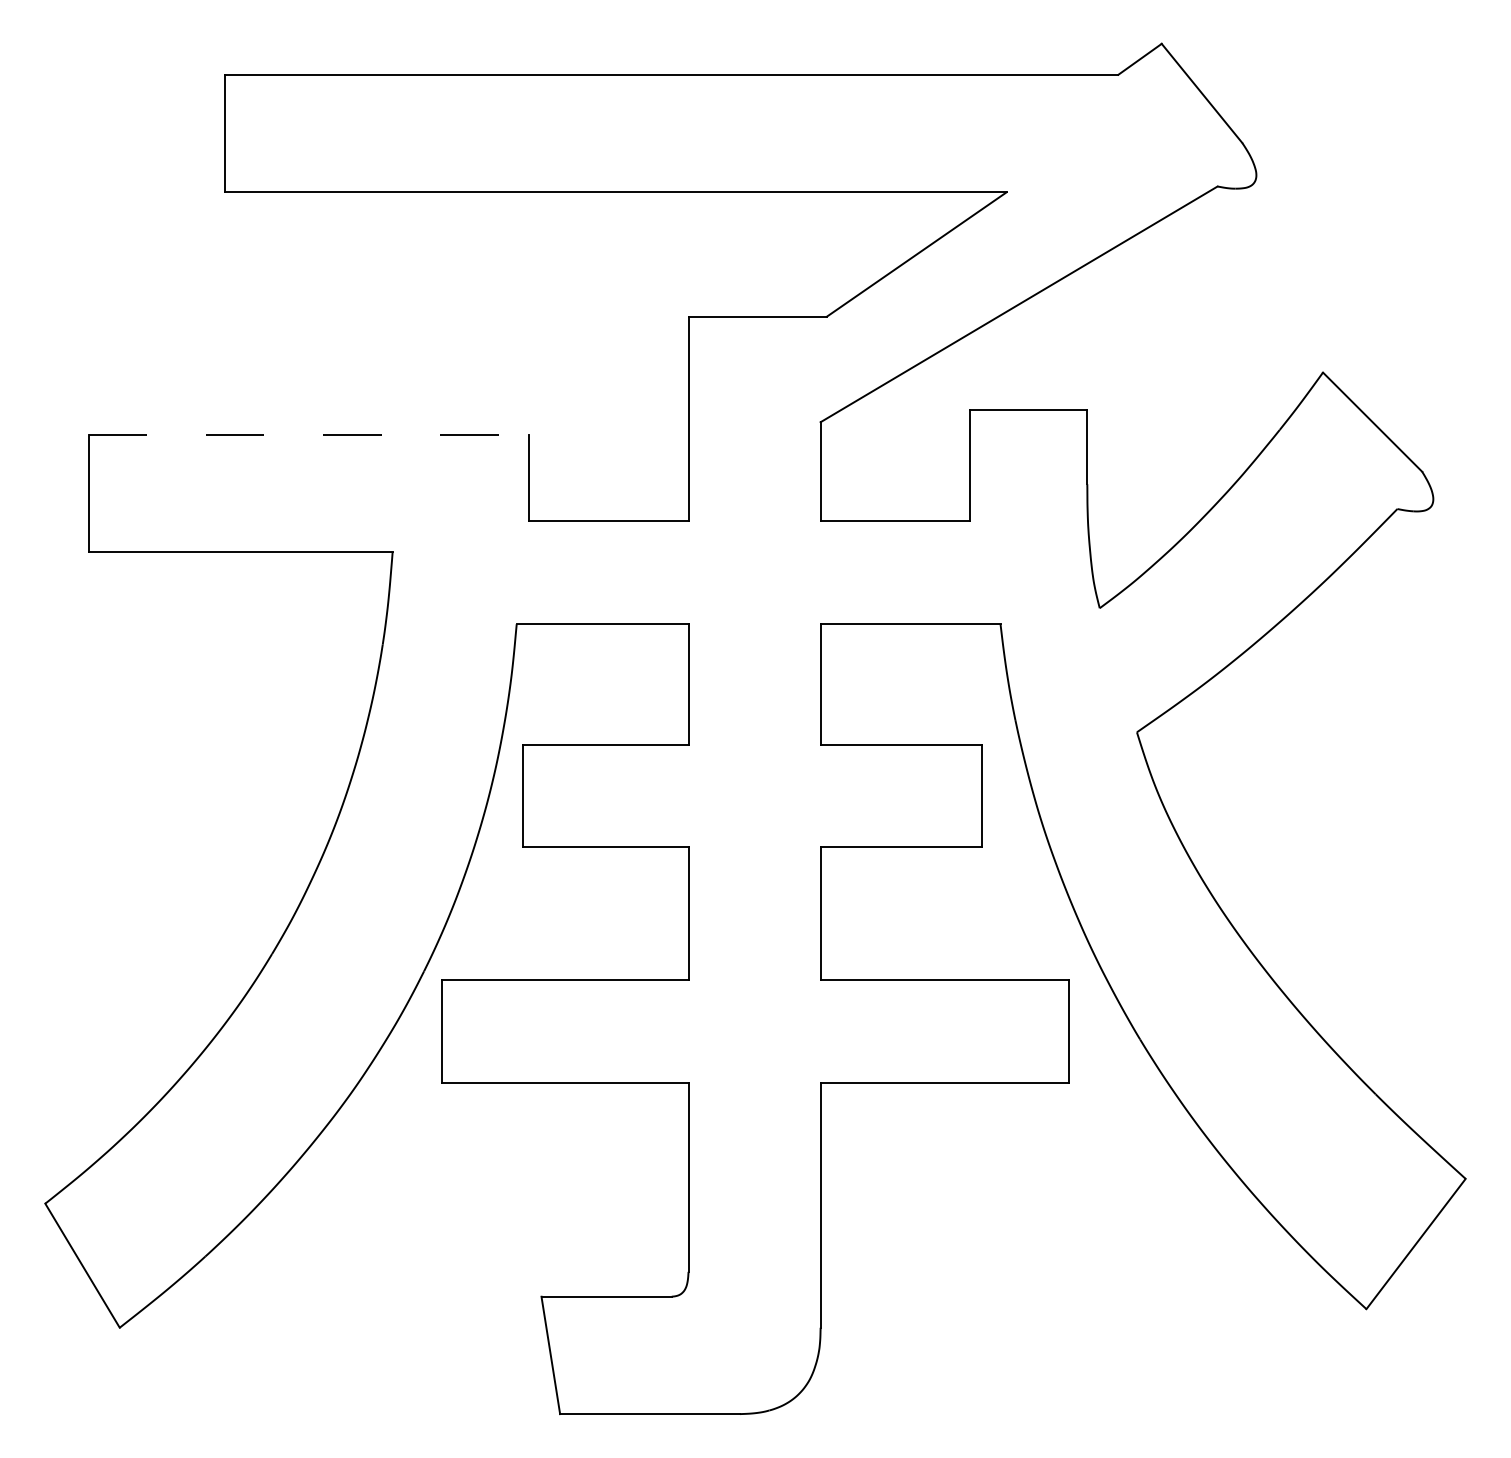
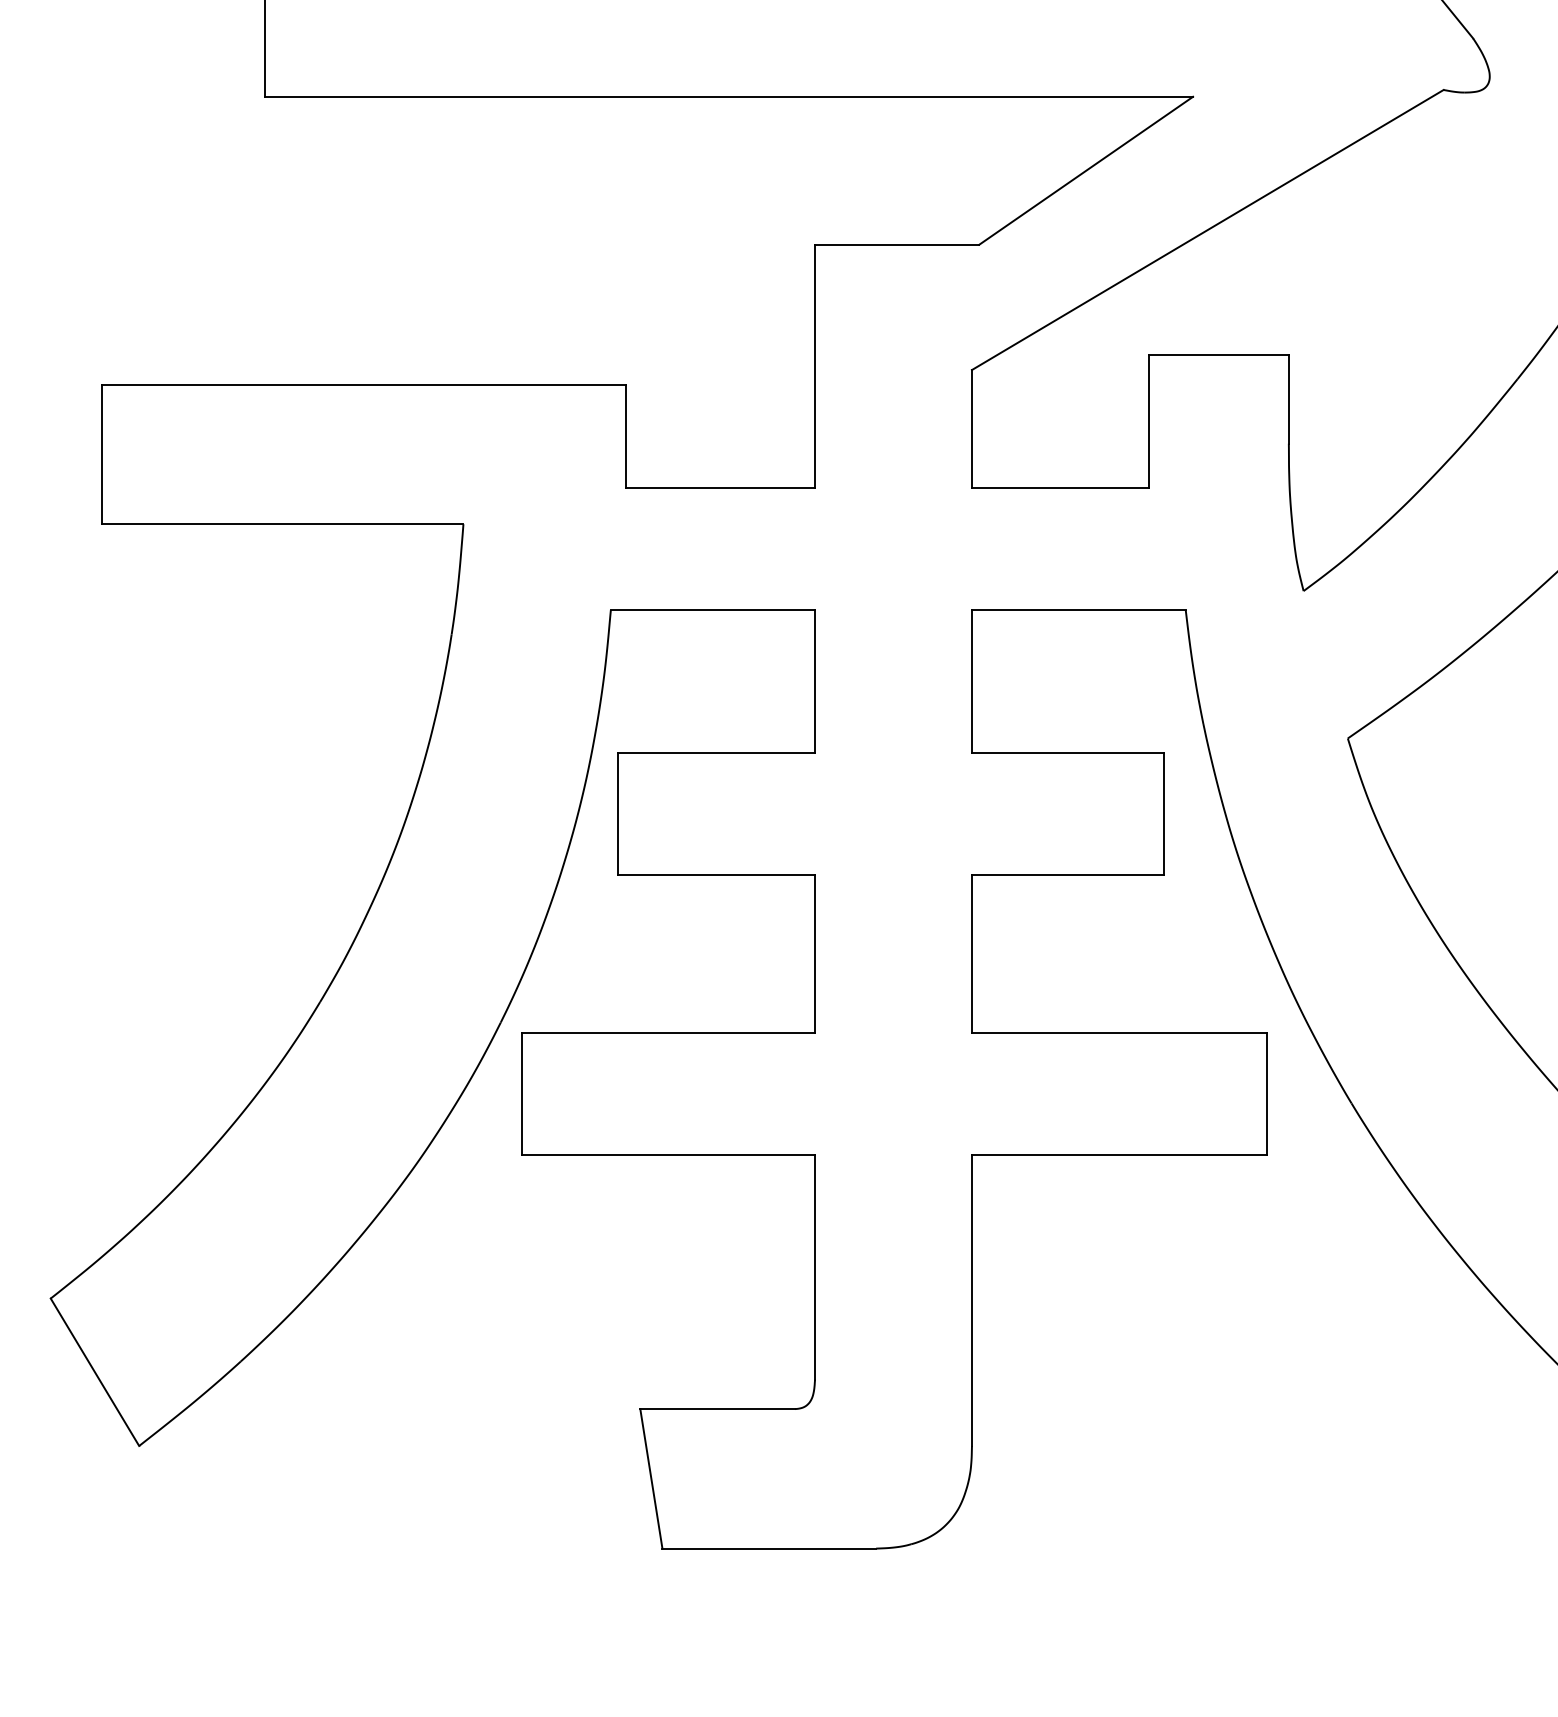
line: (309, 434) -> (364, 384), dashed -> solid

